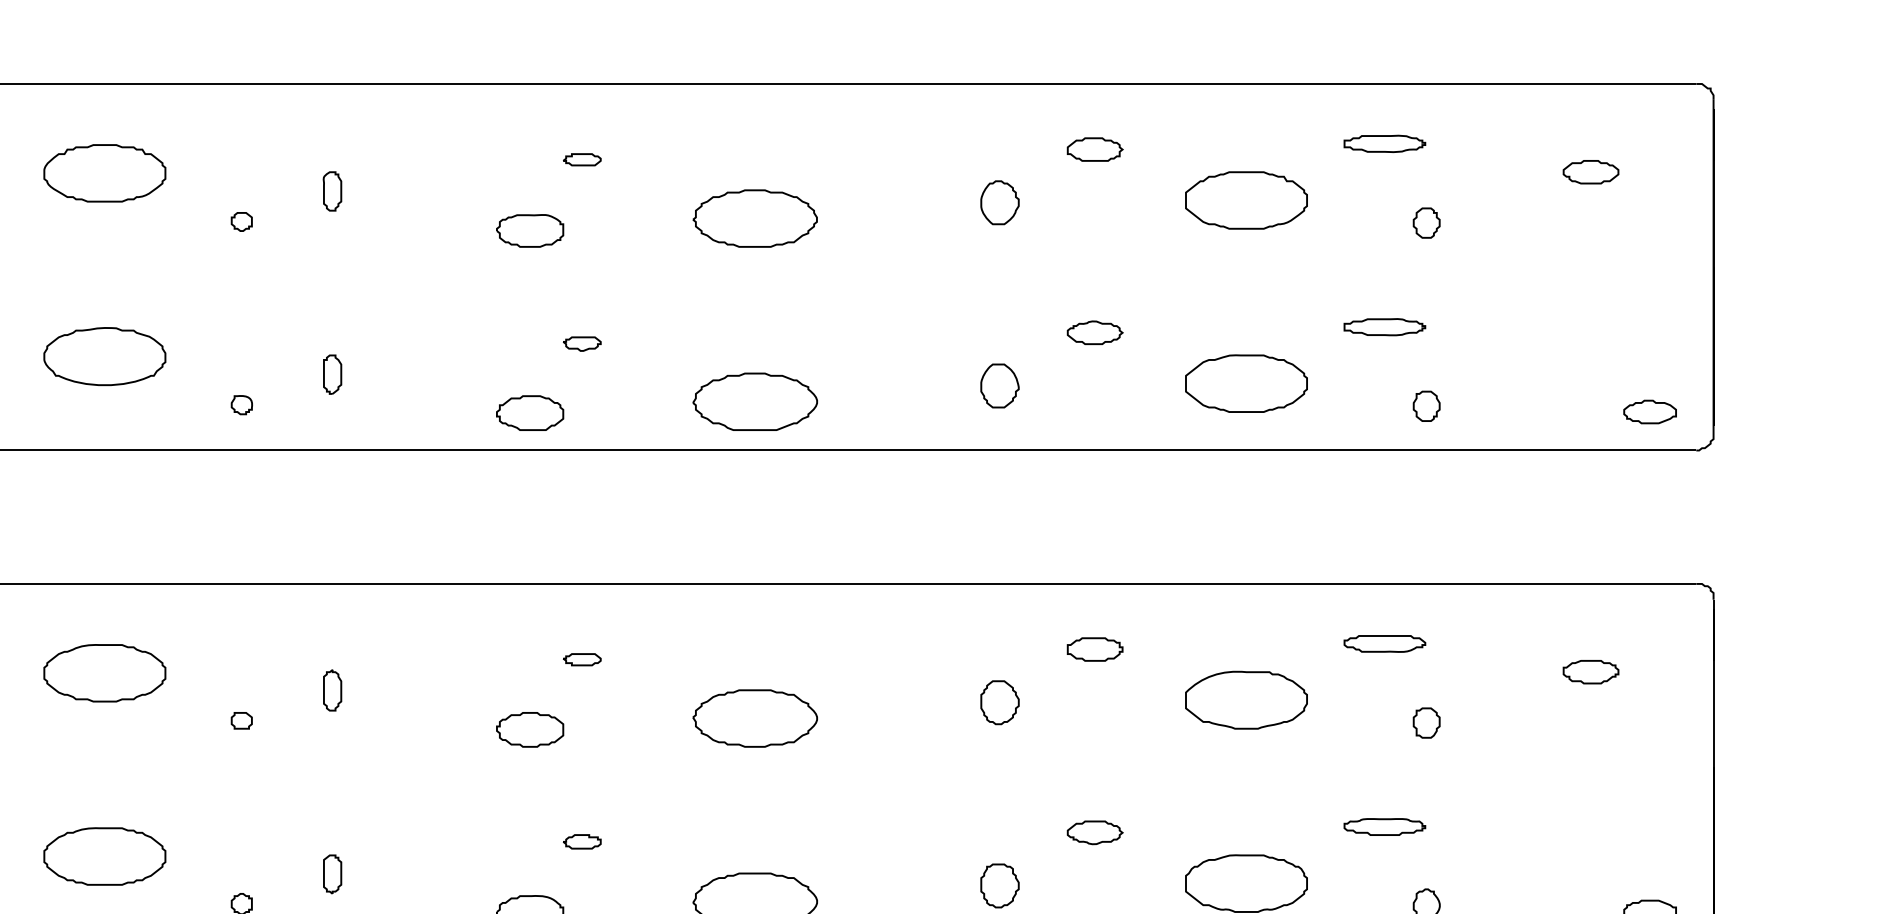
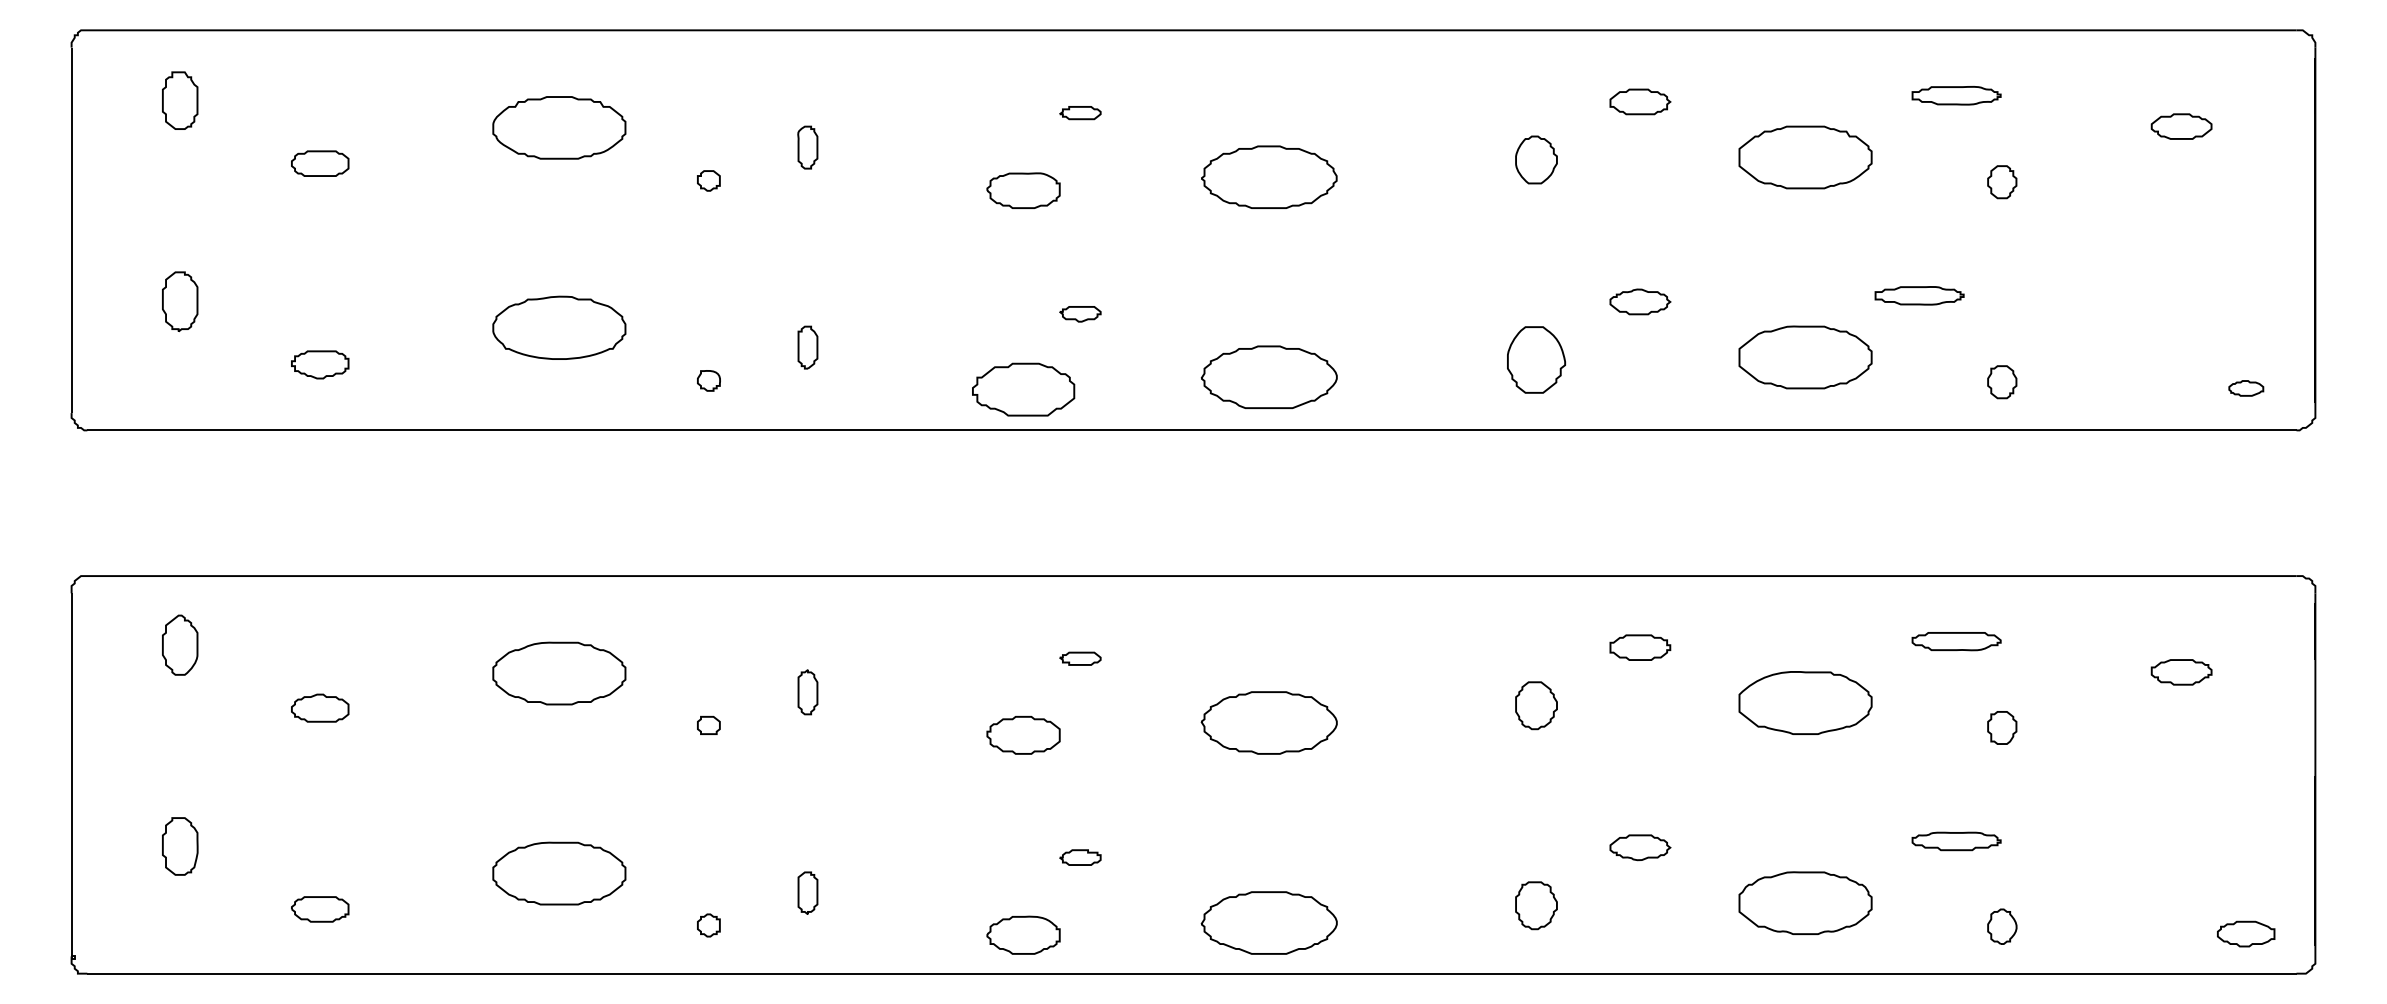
part: (1384, 326) -> (1919, 295), moved
part: (1000, 385) -> (1536, 359), size x1.4
part: (1650, 412) -> (2246, 388), size x0.6
part: (530, 413) -> (1023, 389), size x1.4

